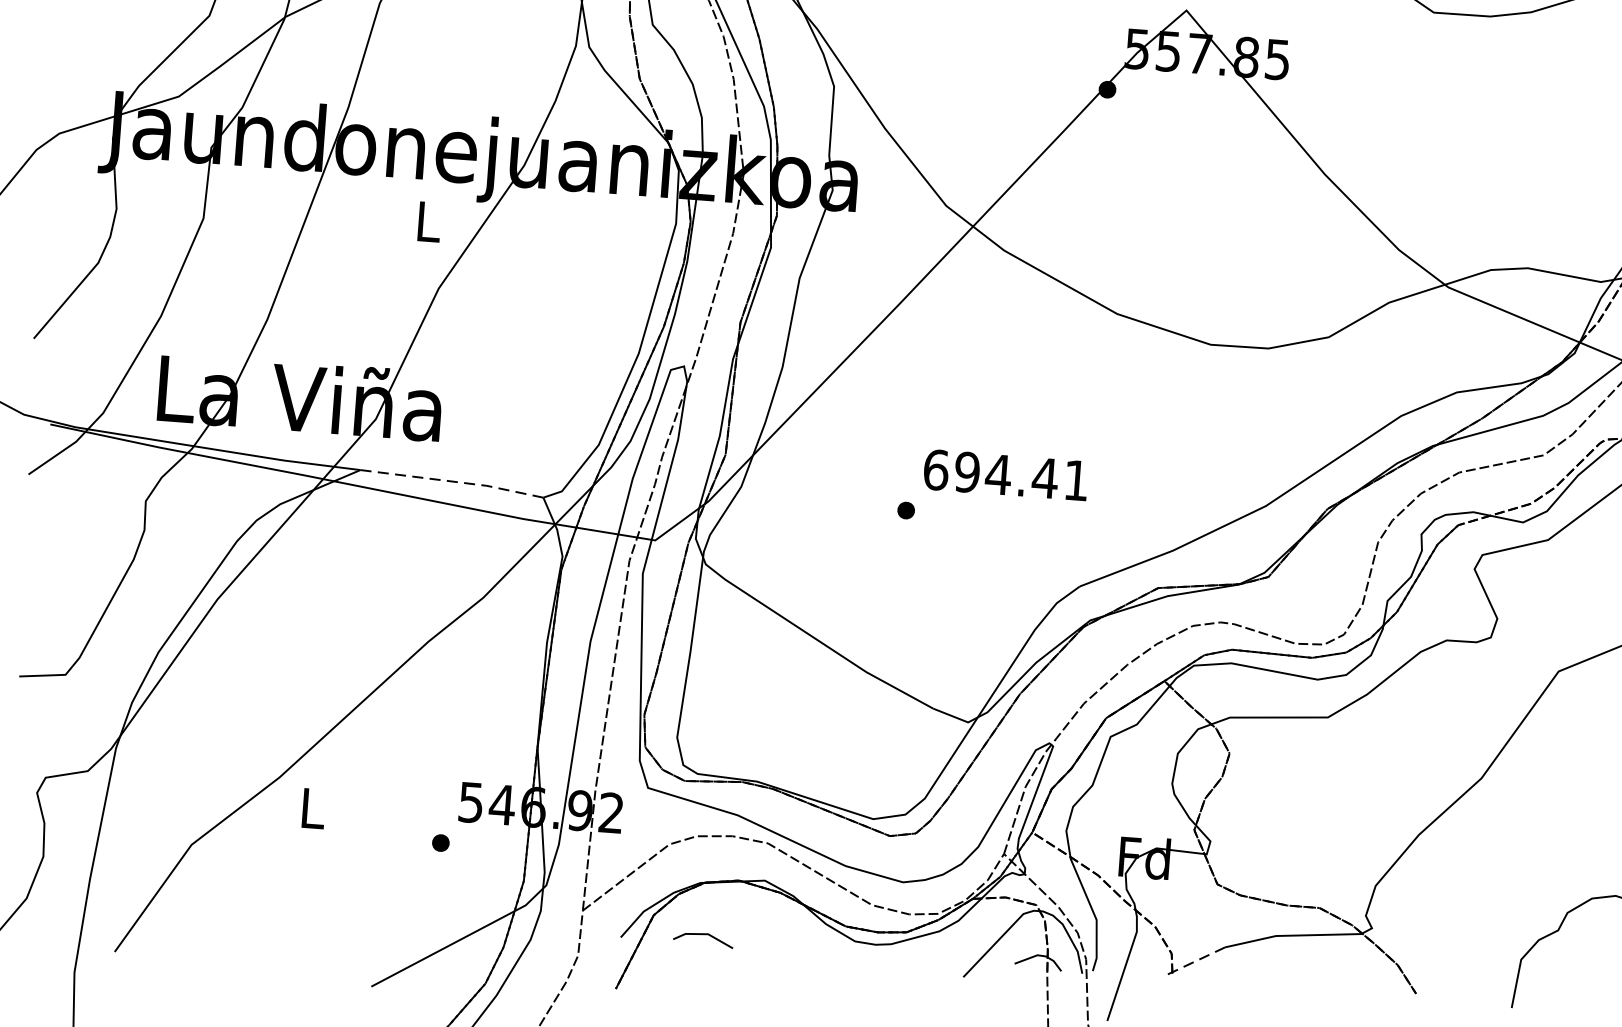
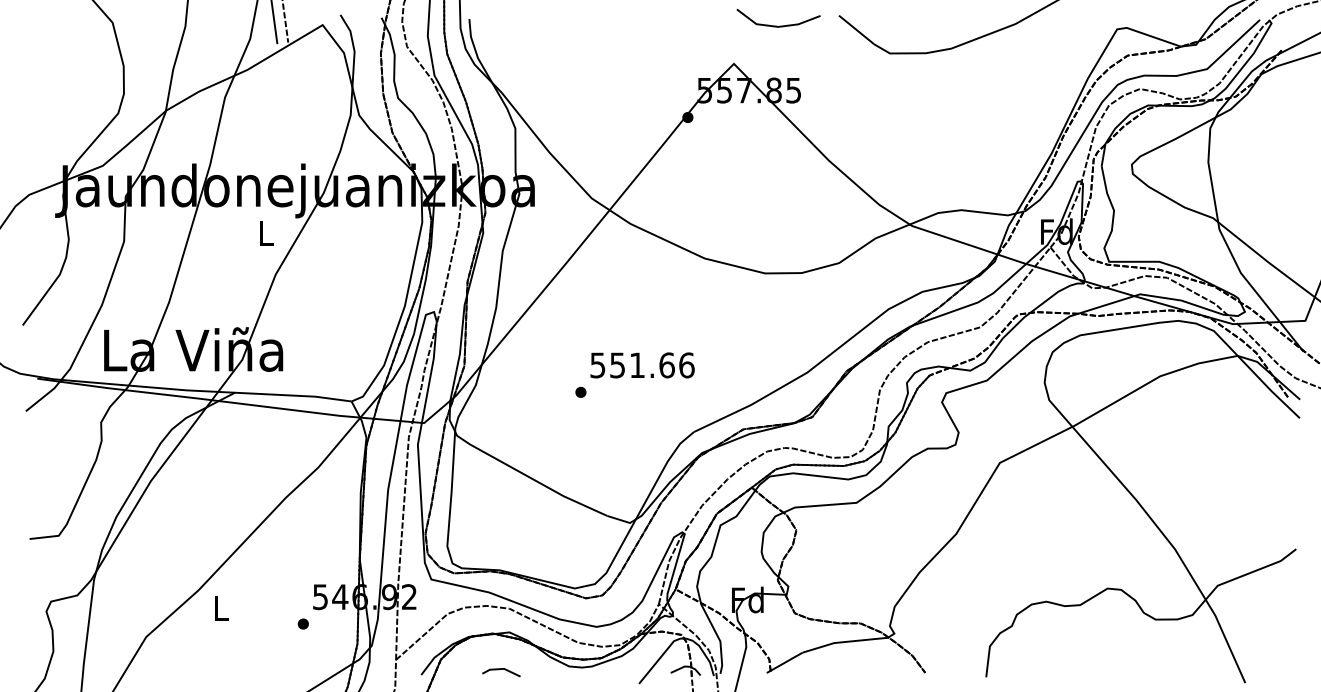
text: (1006, 475) -> (642, 365), 694.41 -> 551.66
line: (452, 481) -> (293, 395), dashed -> solid
line: (700, 936) -> (499, 670), moved
line: (1195, 960) -> (784, 662), dashed -> solid

